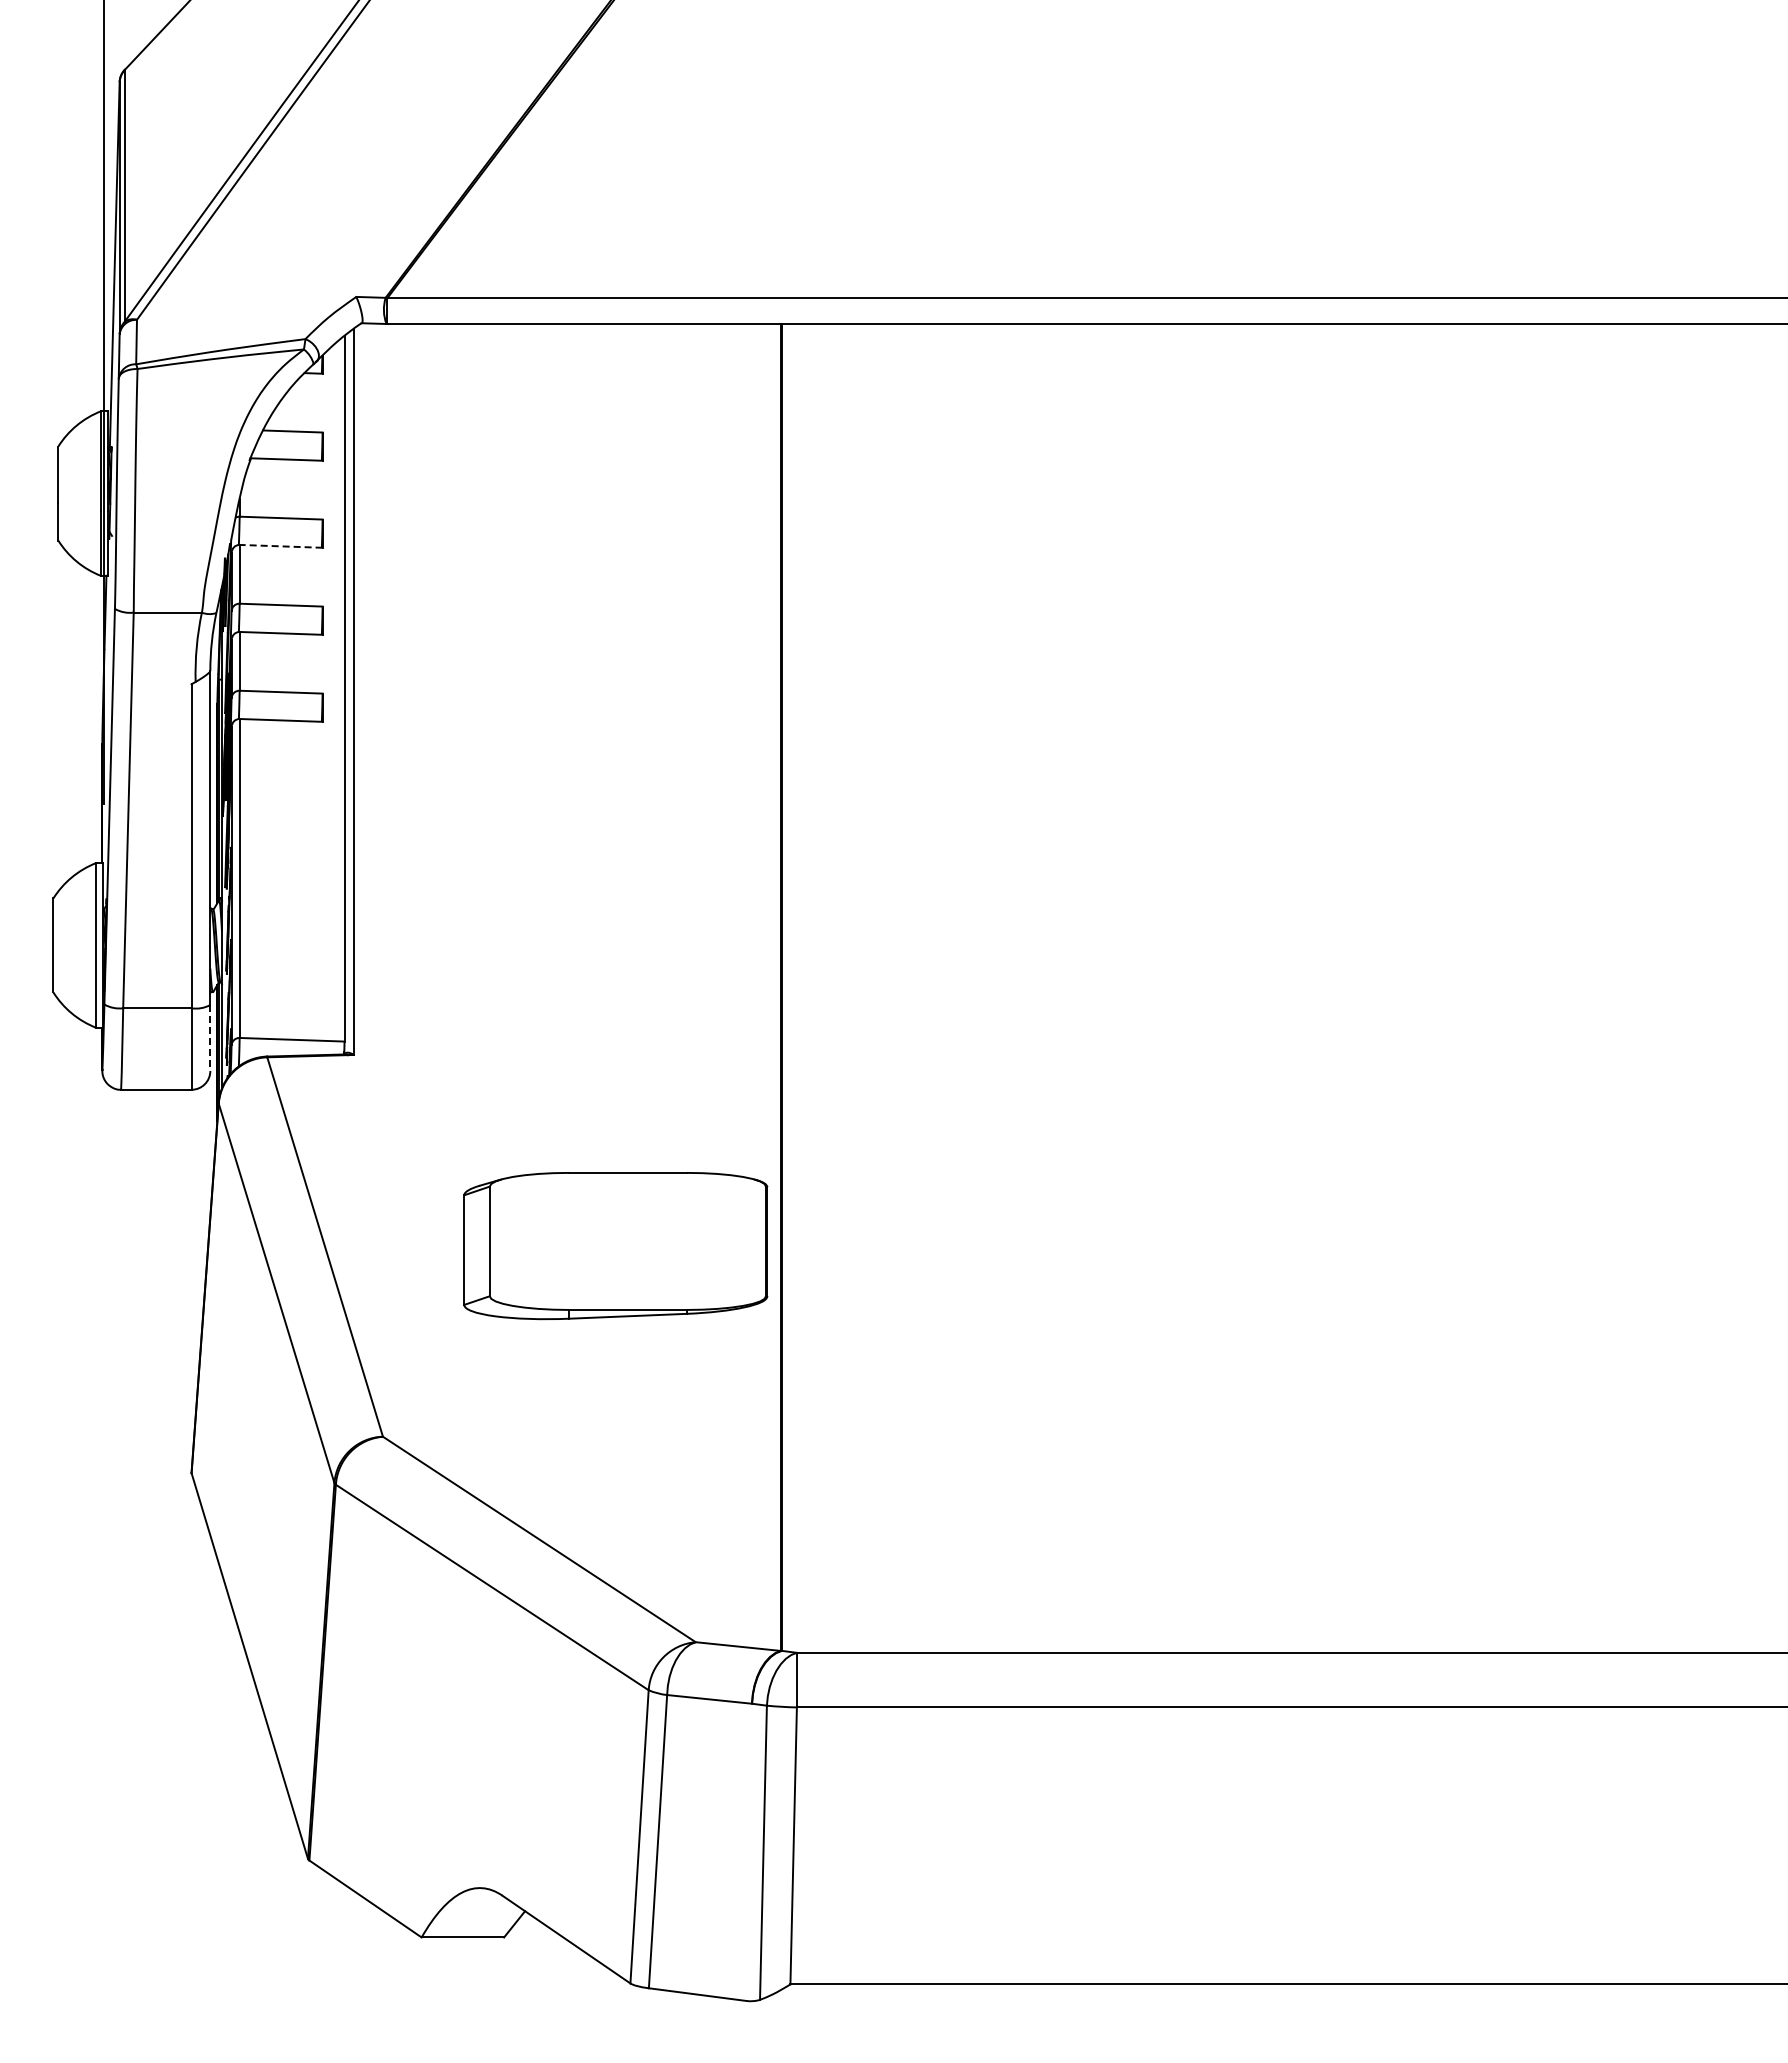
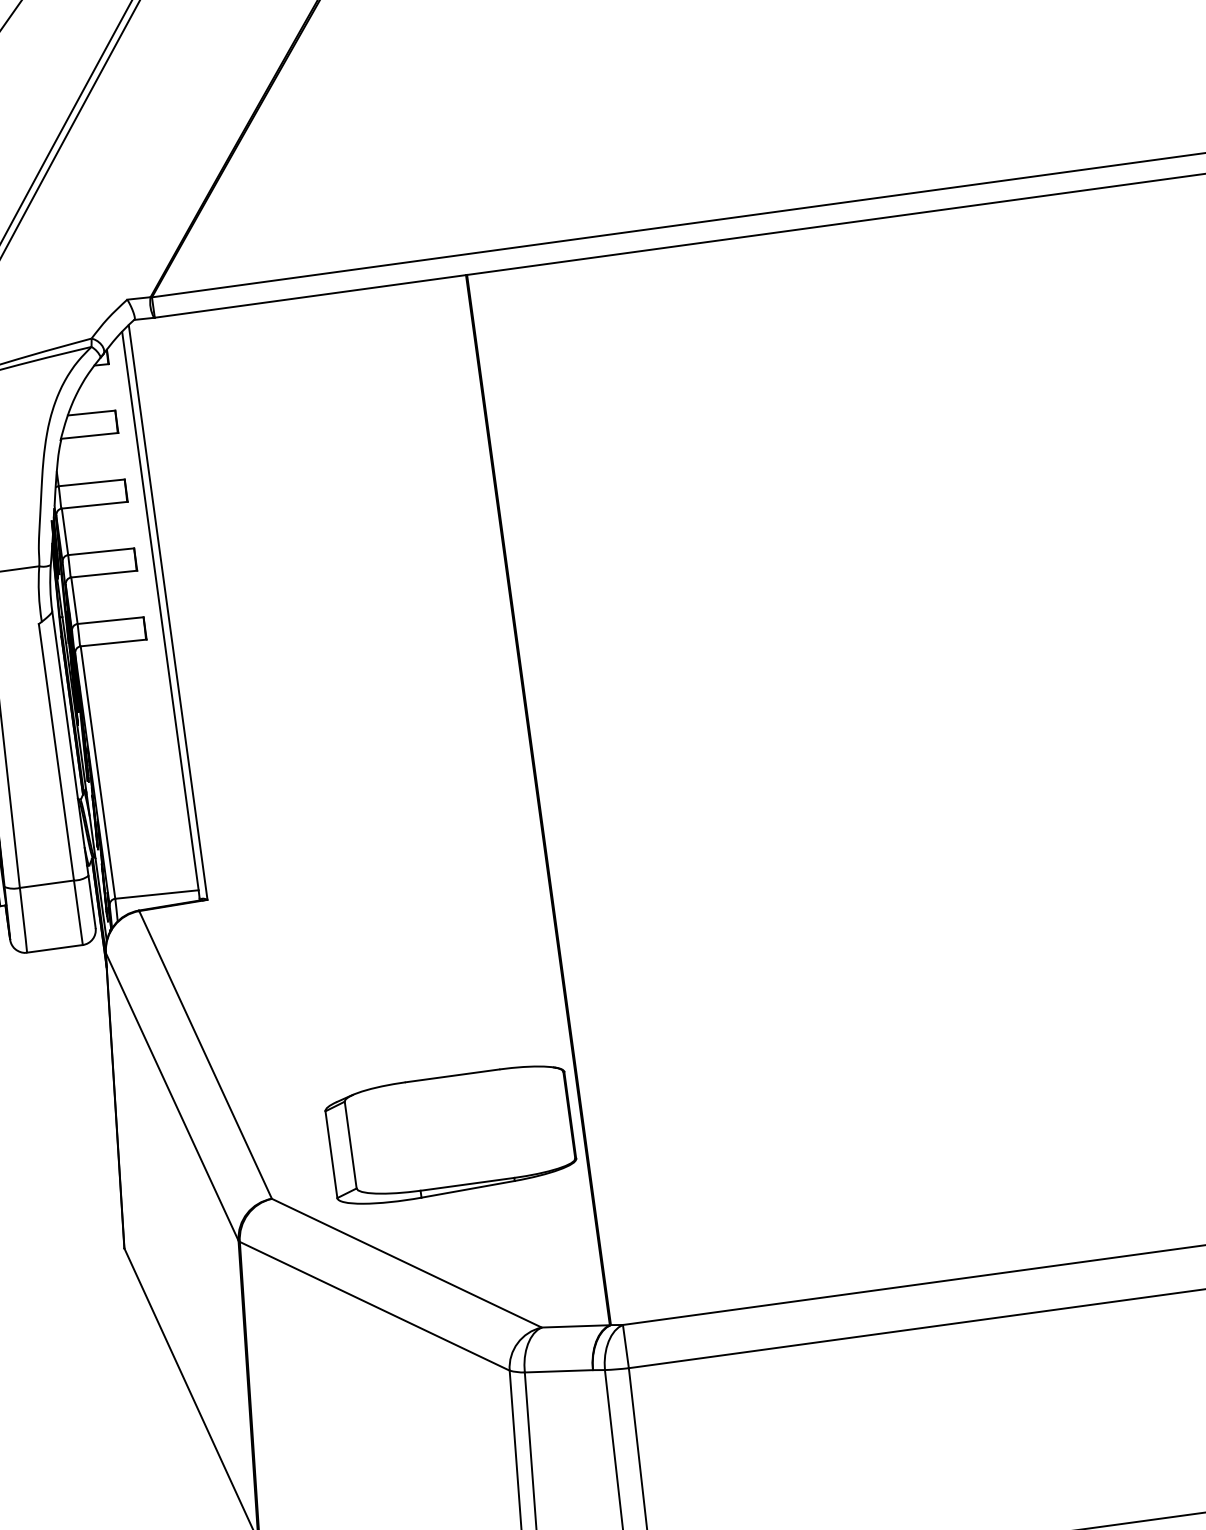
line: (281, 546) -> (95, 505), dashed -> solid
line: (210, 1038) -> (92, 902), dashed -> solid
part: (615, 1246) -> (450, 1135), moved

